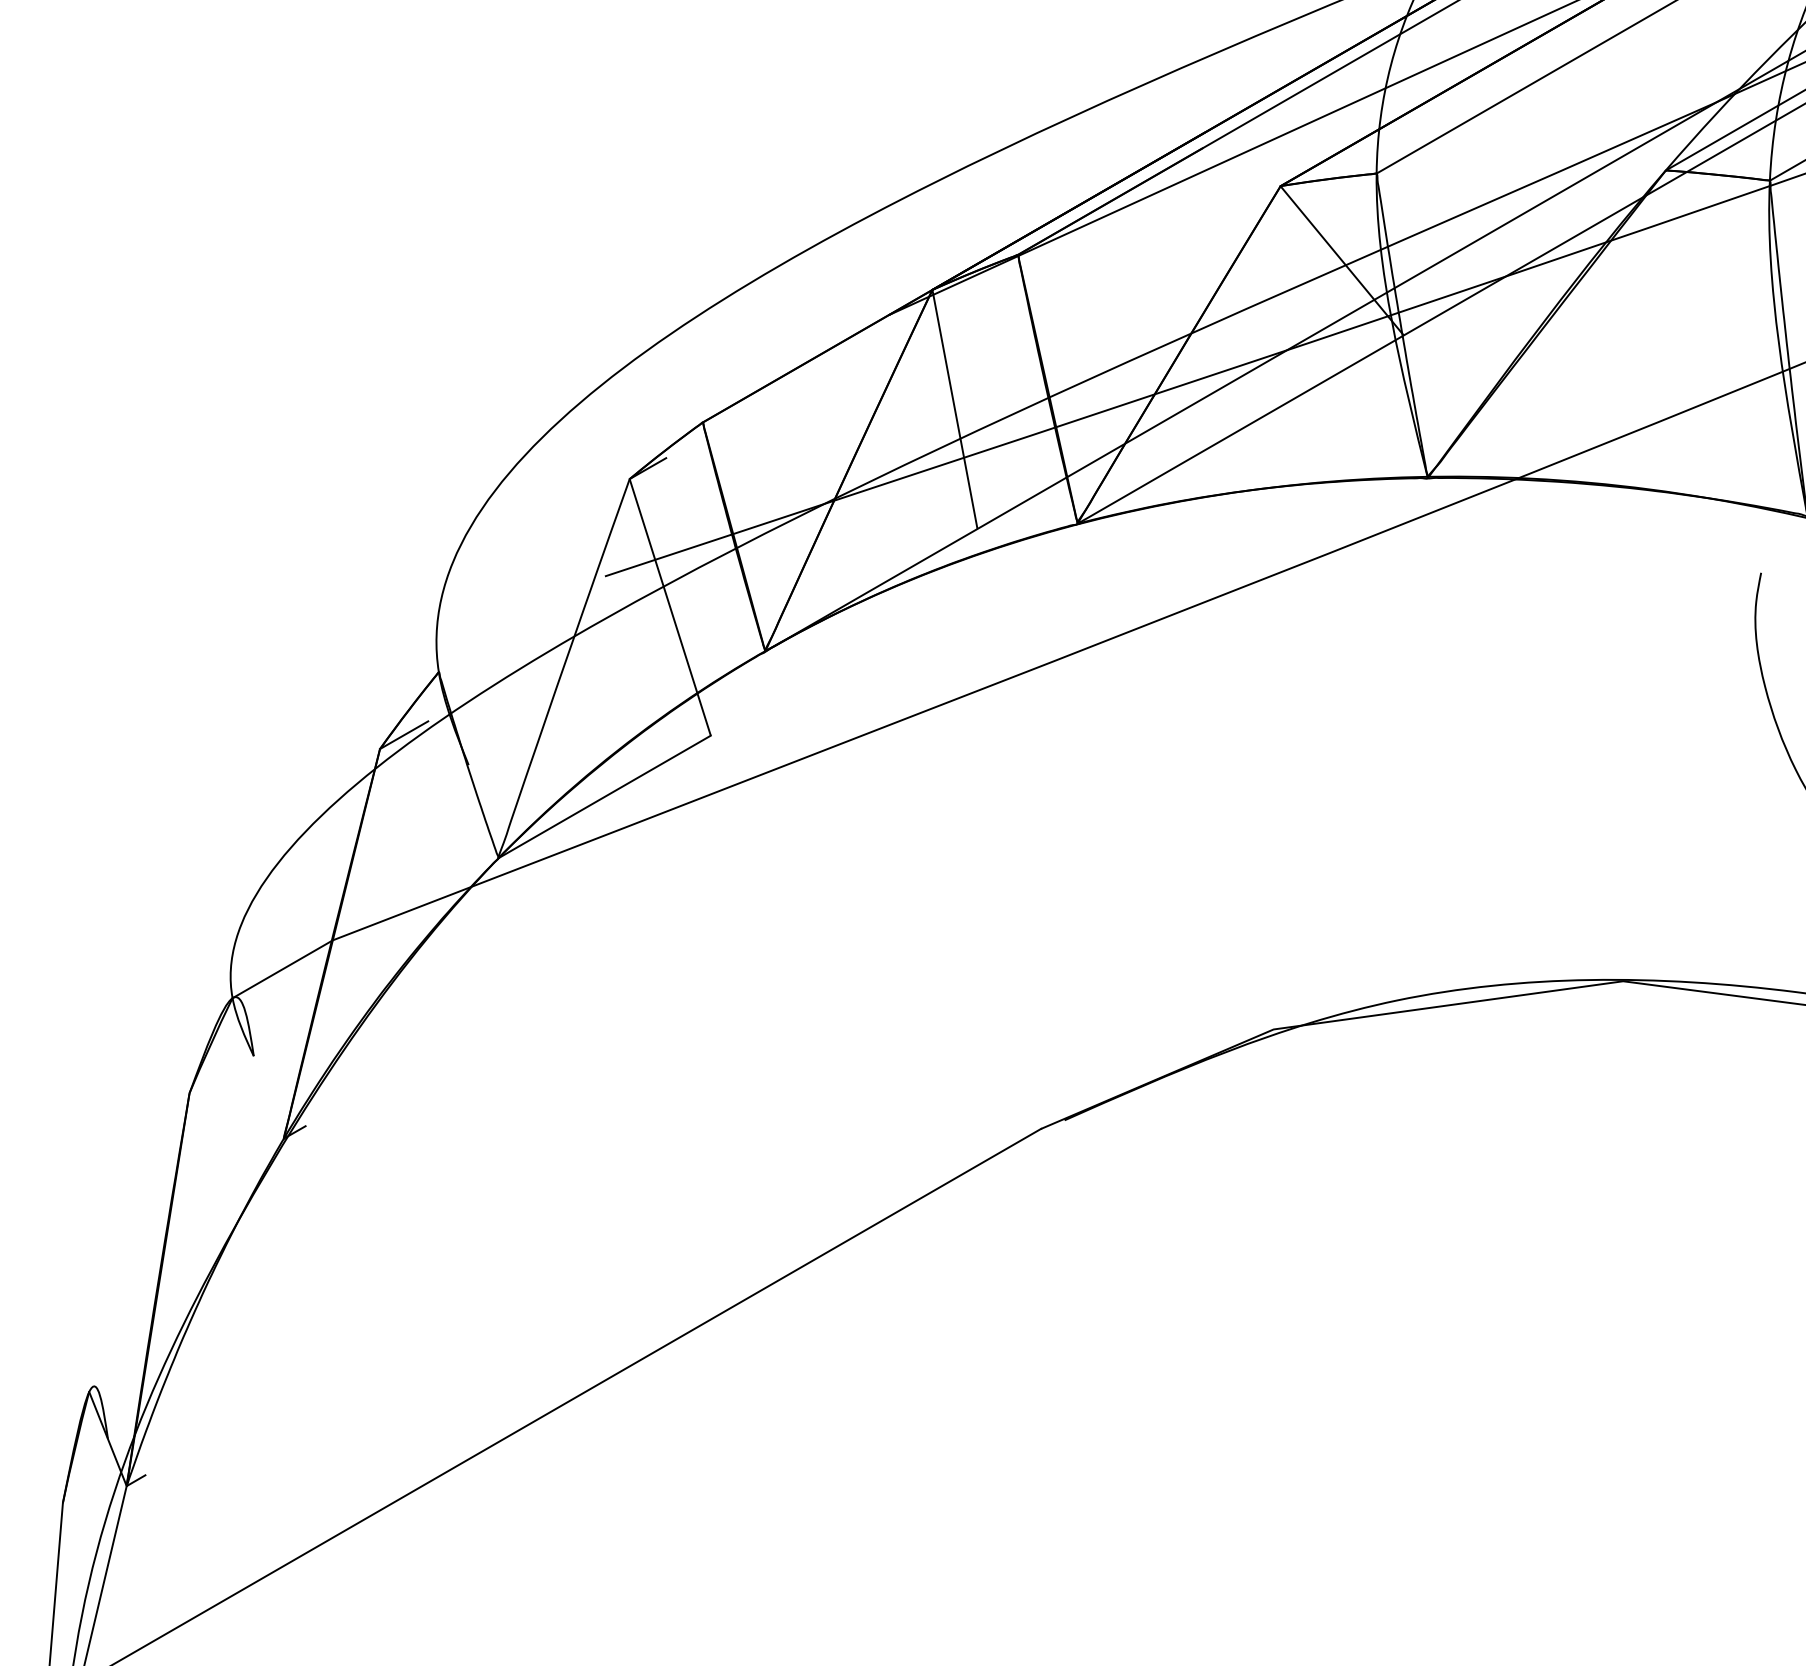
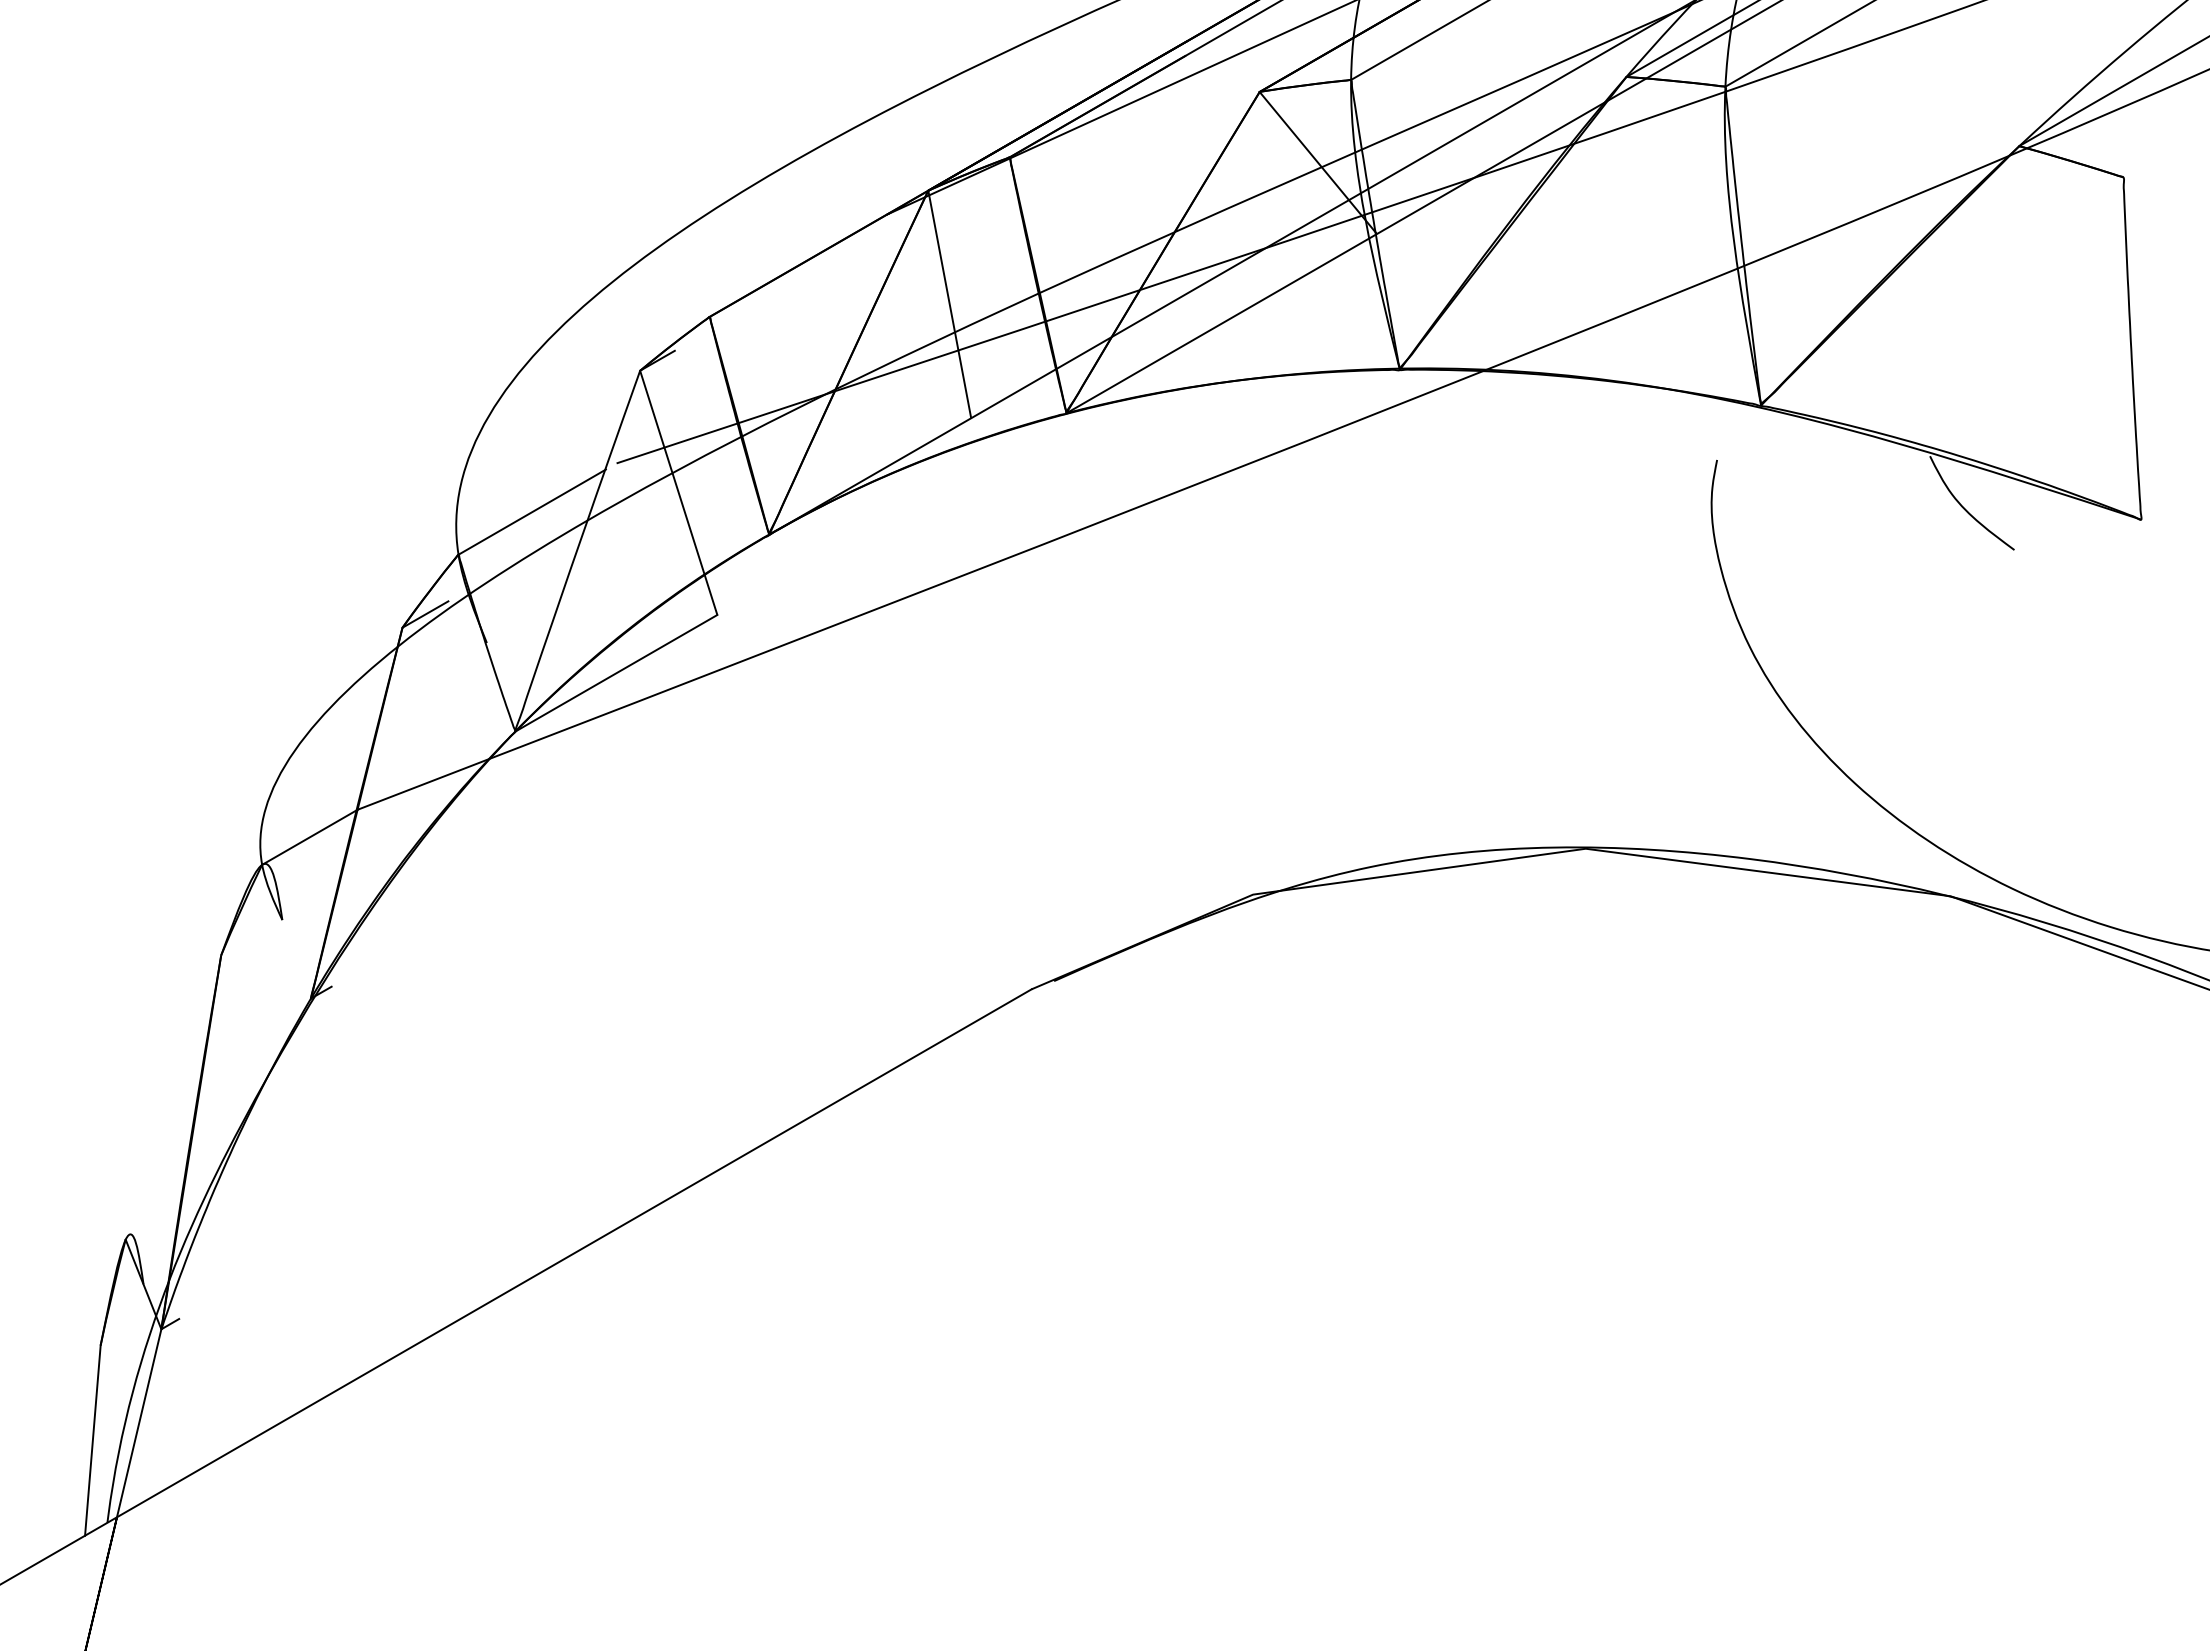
line: (515, 626) -> (531, 511), added

